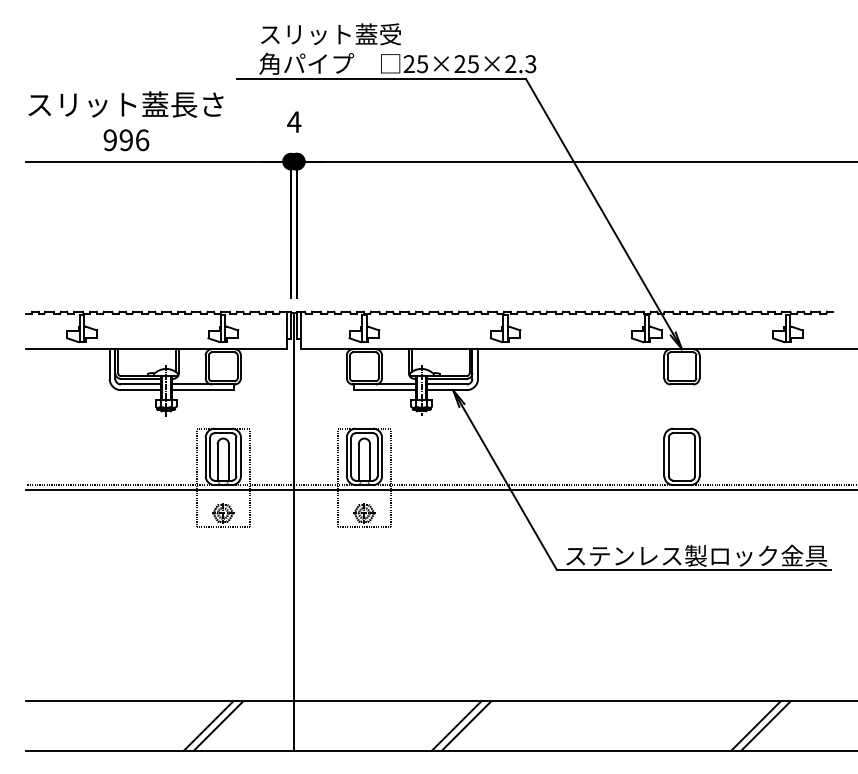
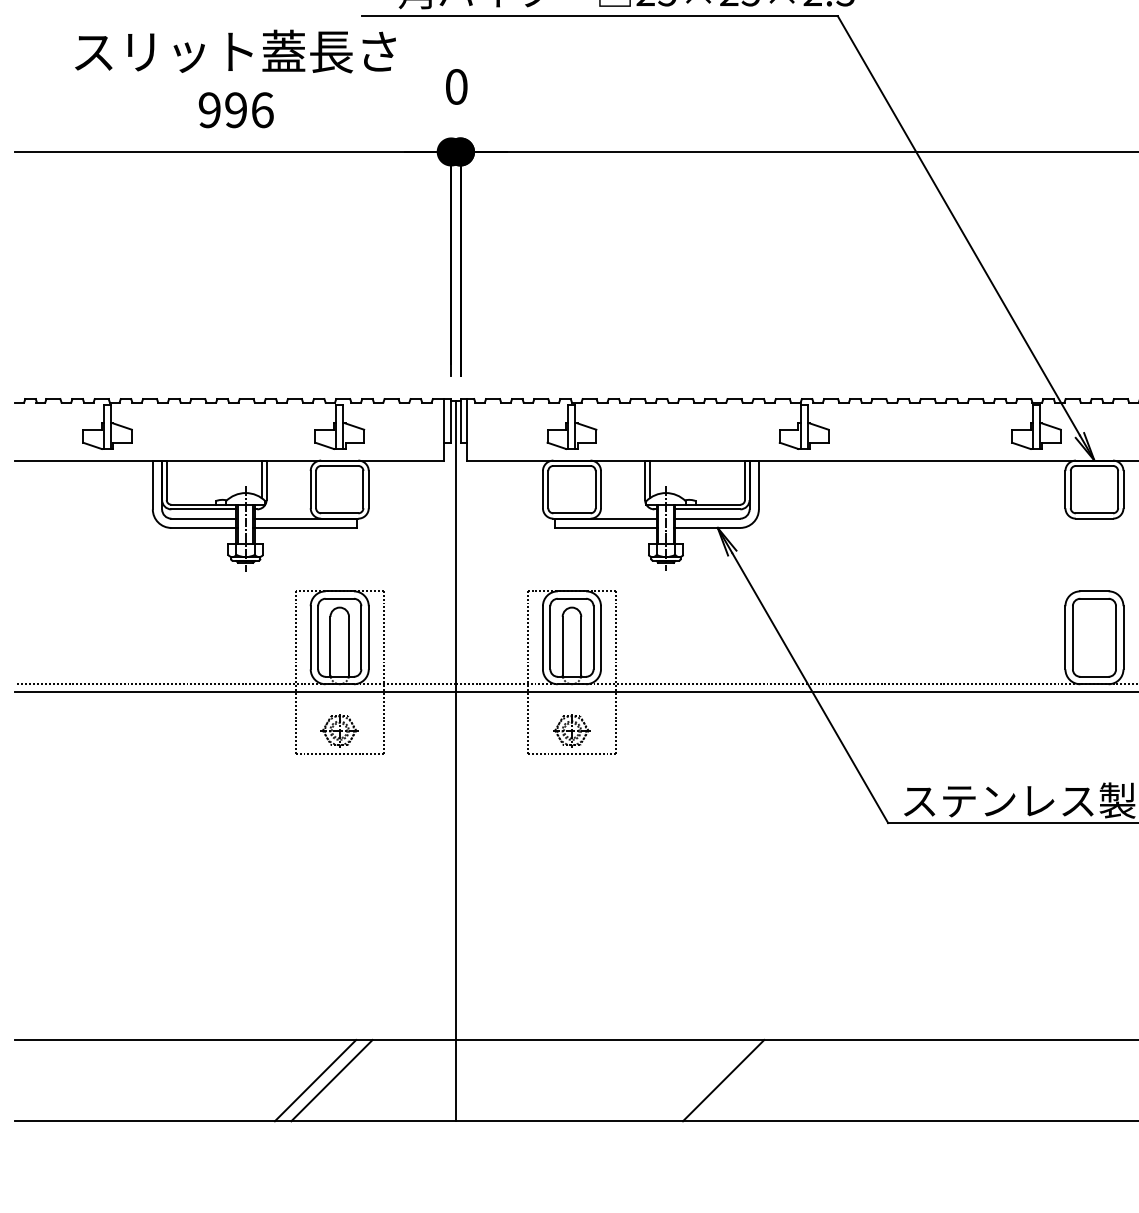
text: (125, 121) -> (234, 79), moved
text: (294, 121) -> (456, 85), 4 -> 0
line: (466, 725) -> (739, 1079), removed

